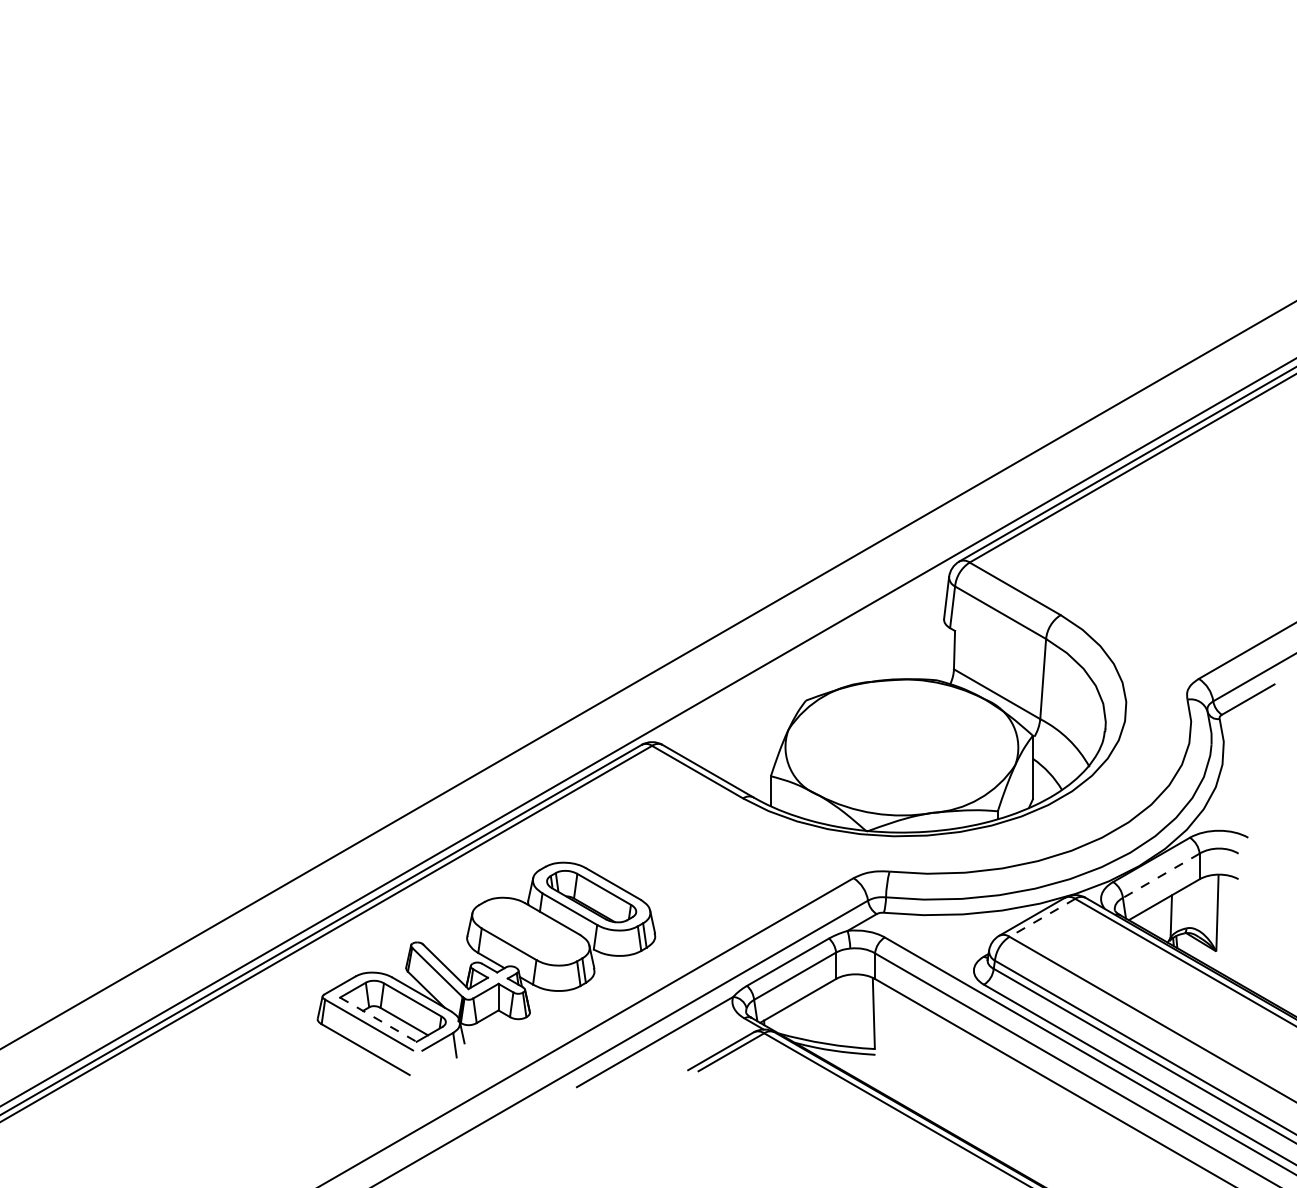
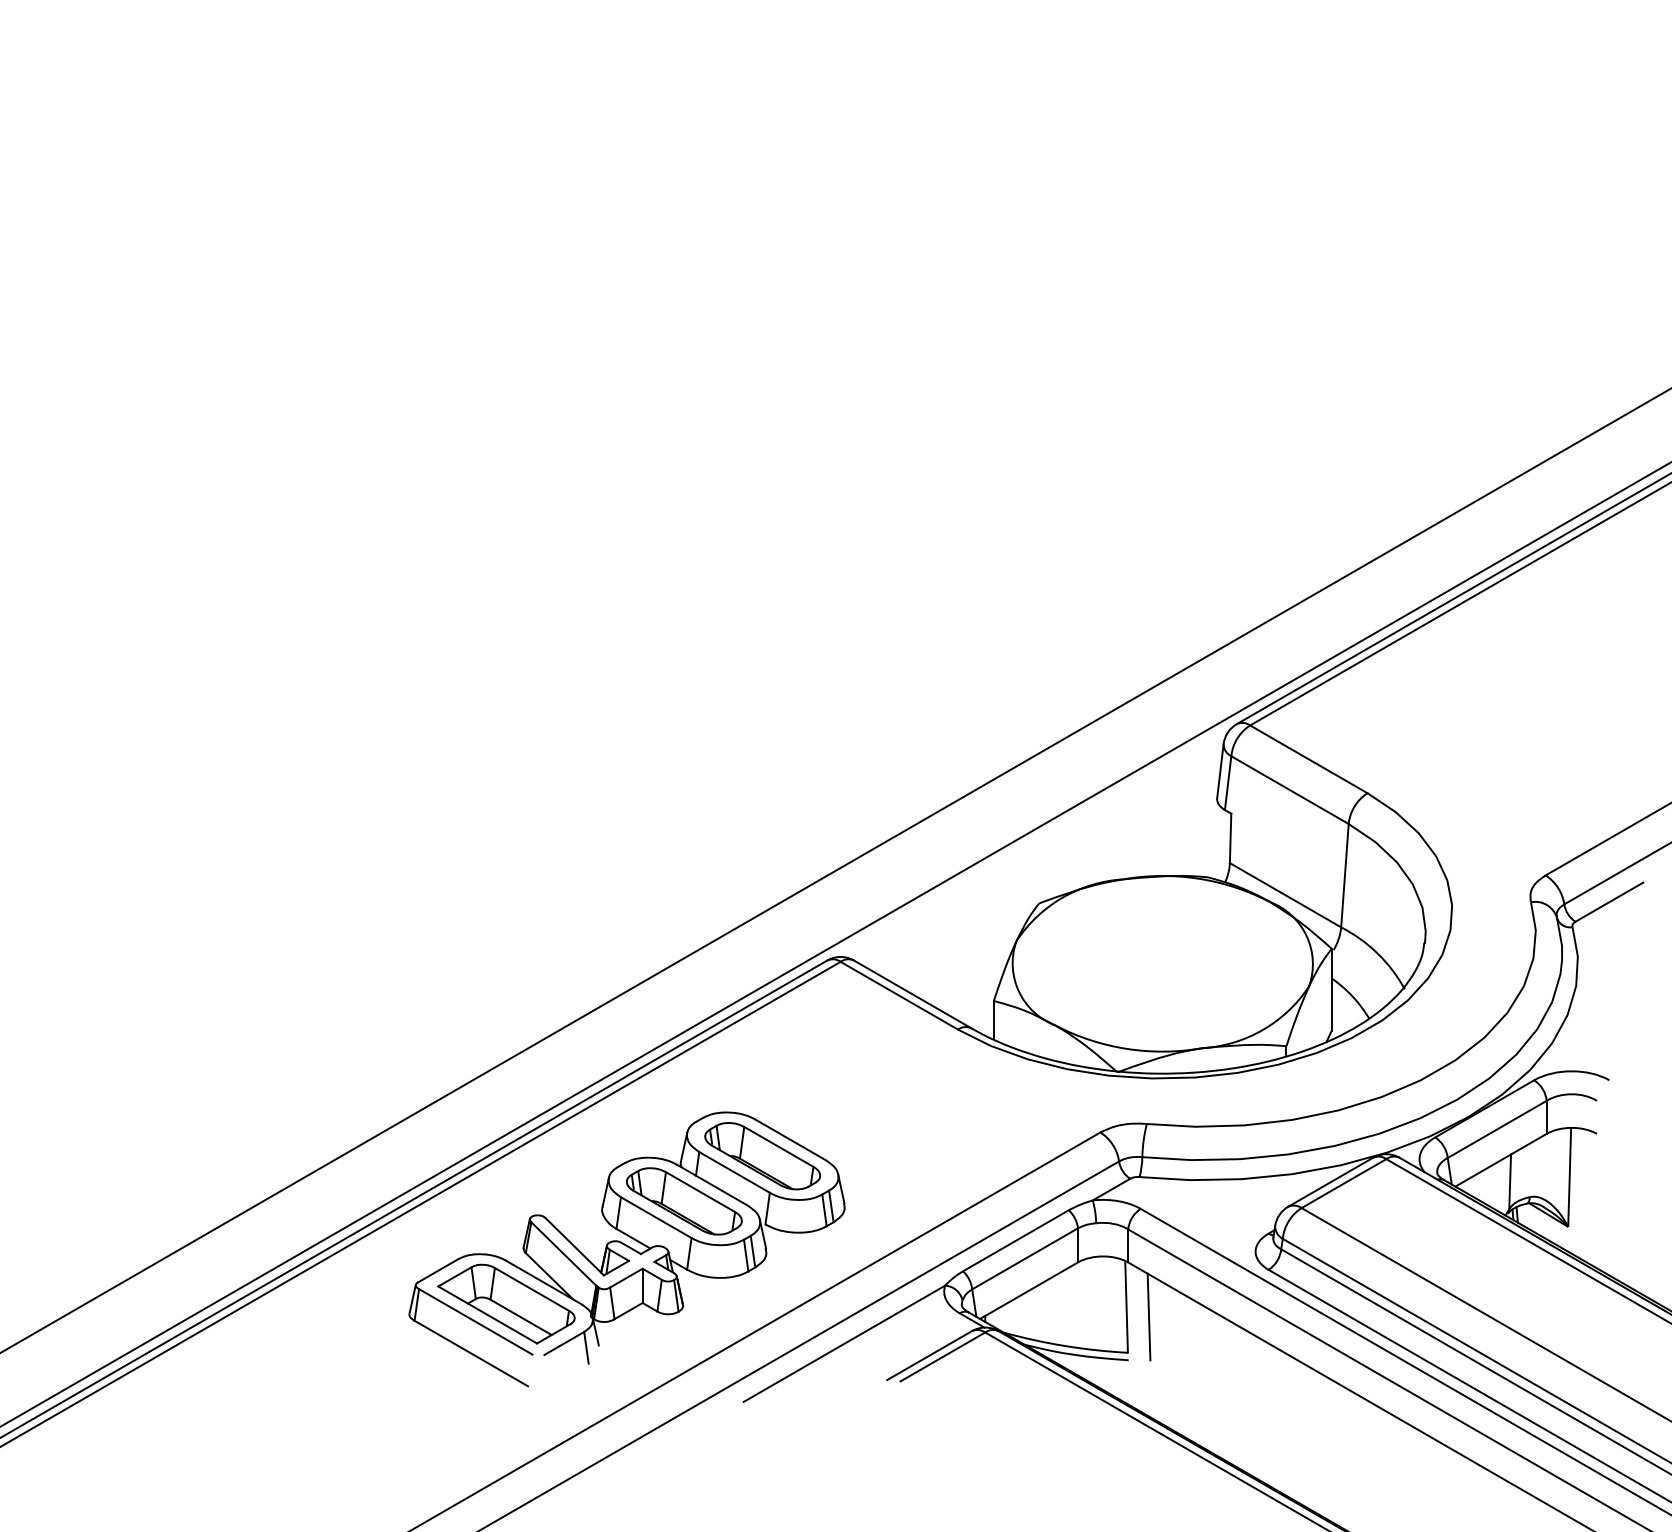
line: (1160, 875) -> (1496, 1129), dashed -> solid
line: (1042, 917) -> (1343, 1183), dashed -> solid
part: (531, 931) -> (684, 1201), added
line: (379, 1020) -> (488, 1315), dashed -> solid
line: (890, 1020) -> (1148, 1316), added

